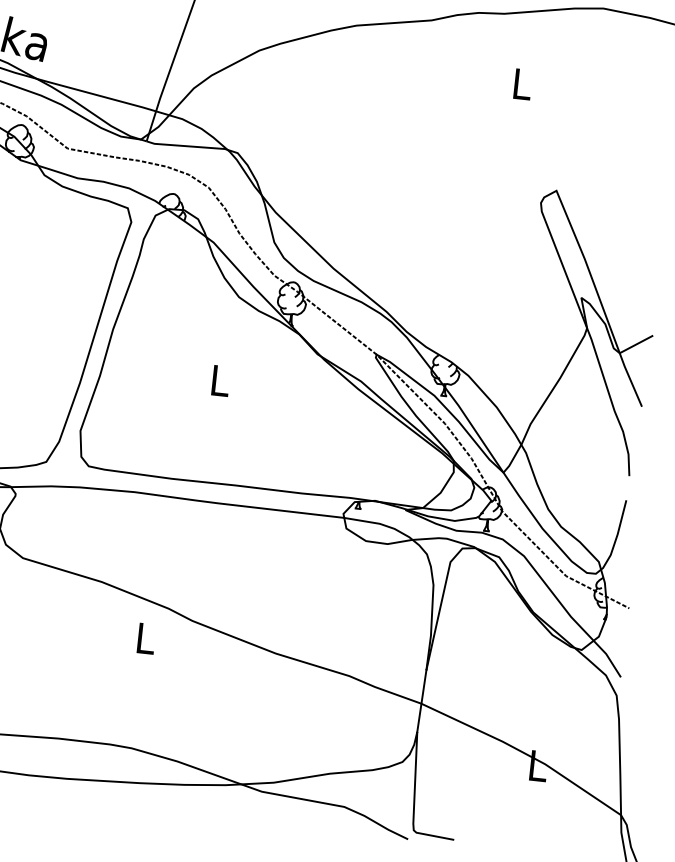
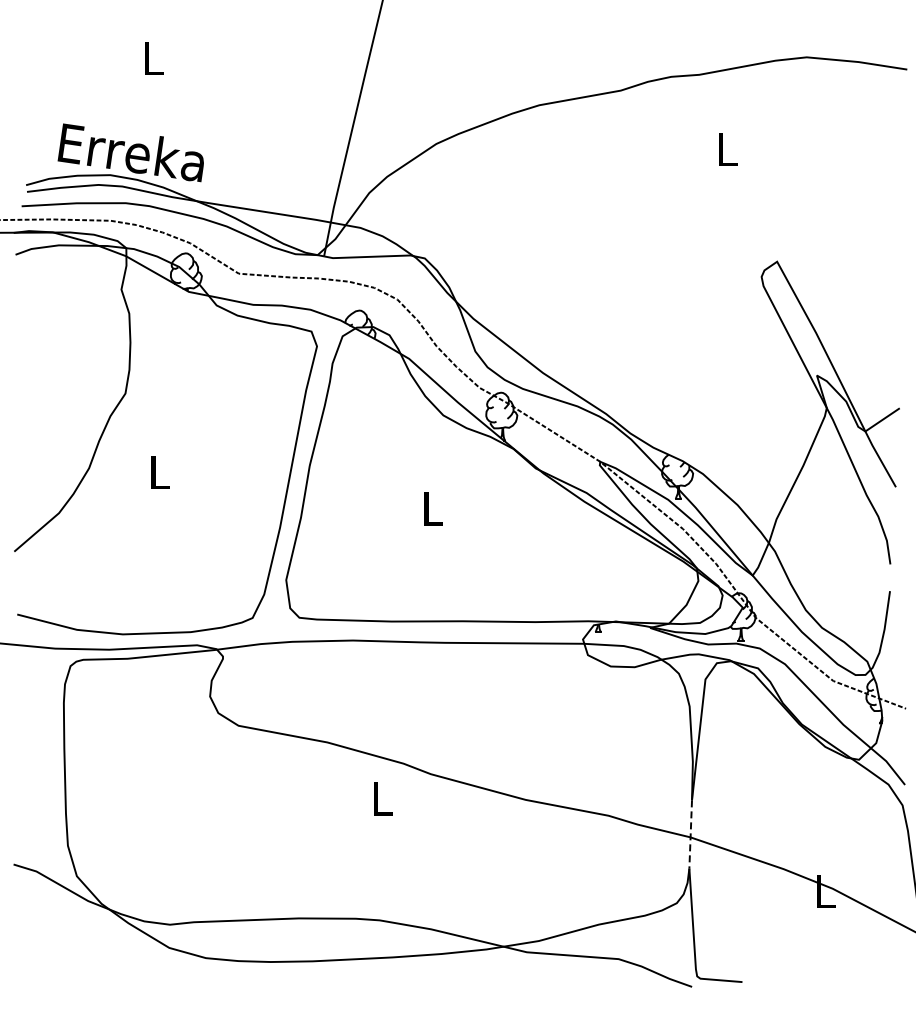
line: (421, 702) -> (690, 835), solid -> dashed

